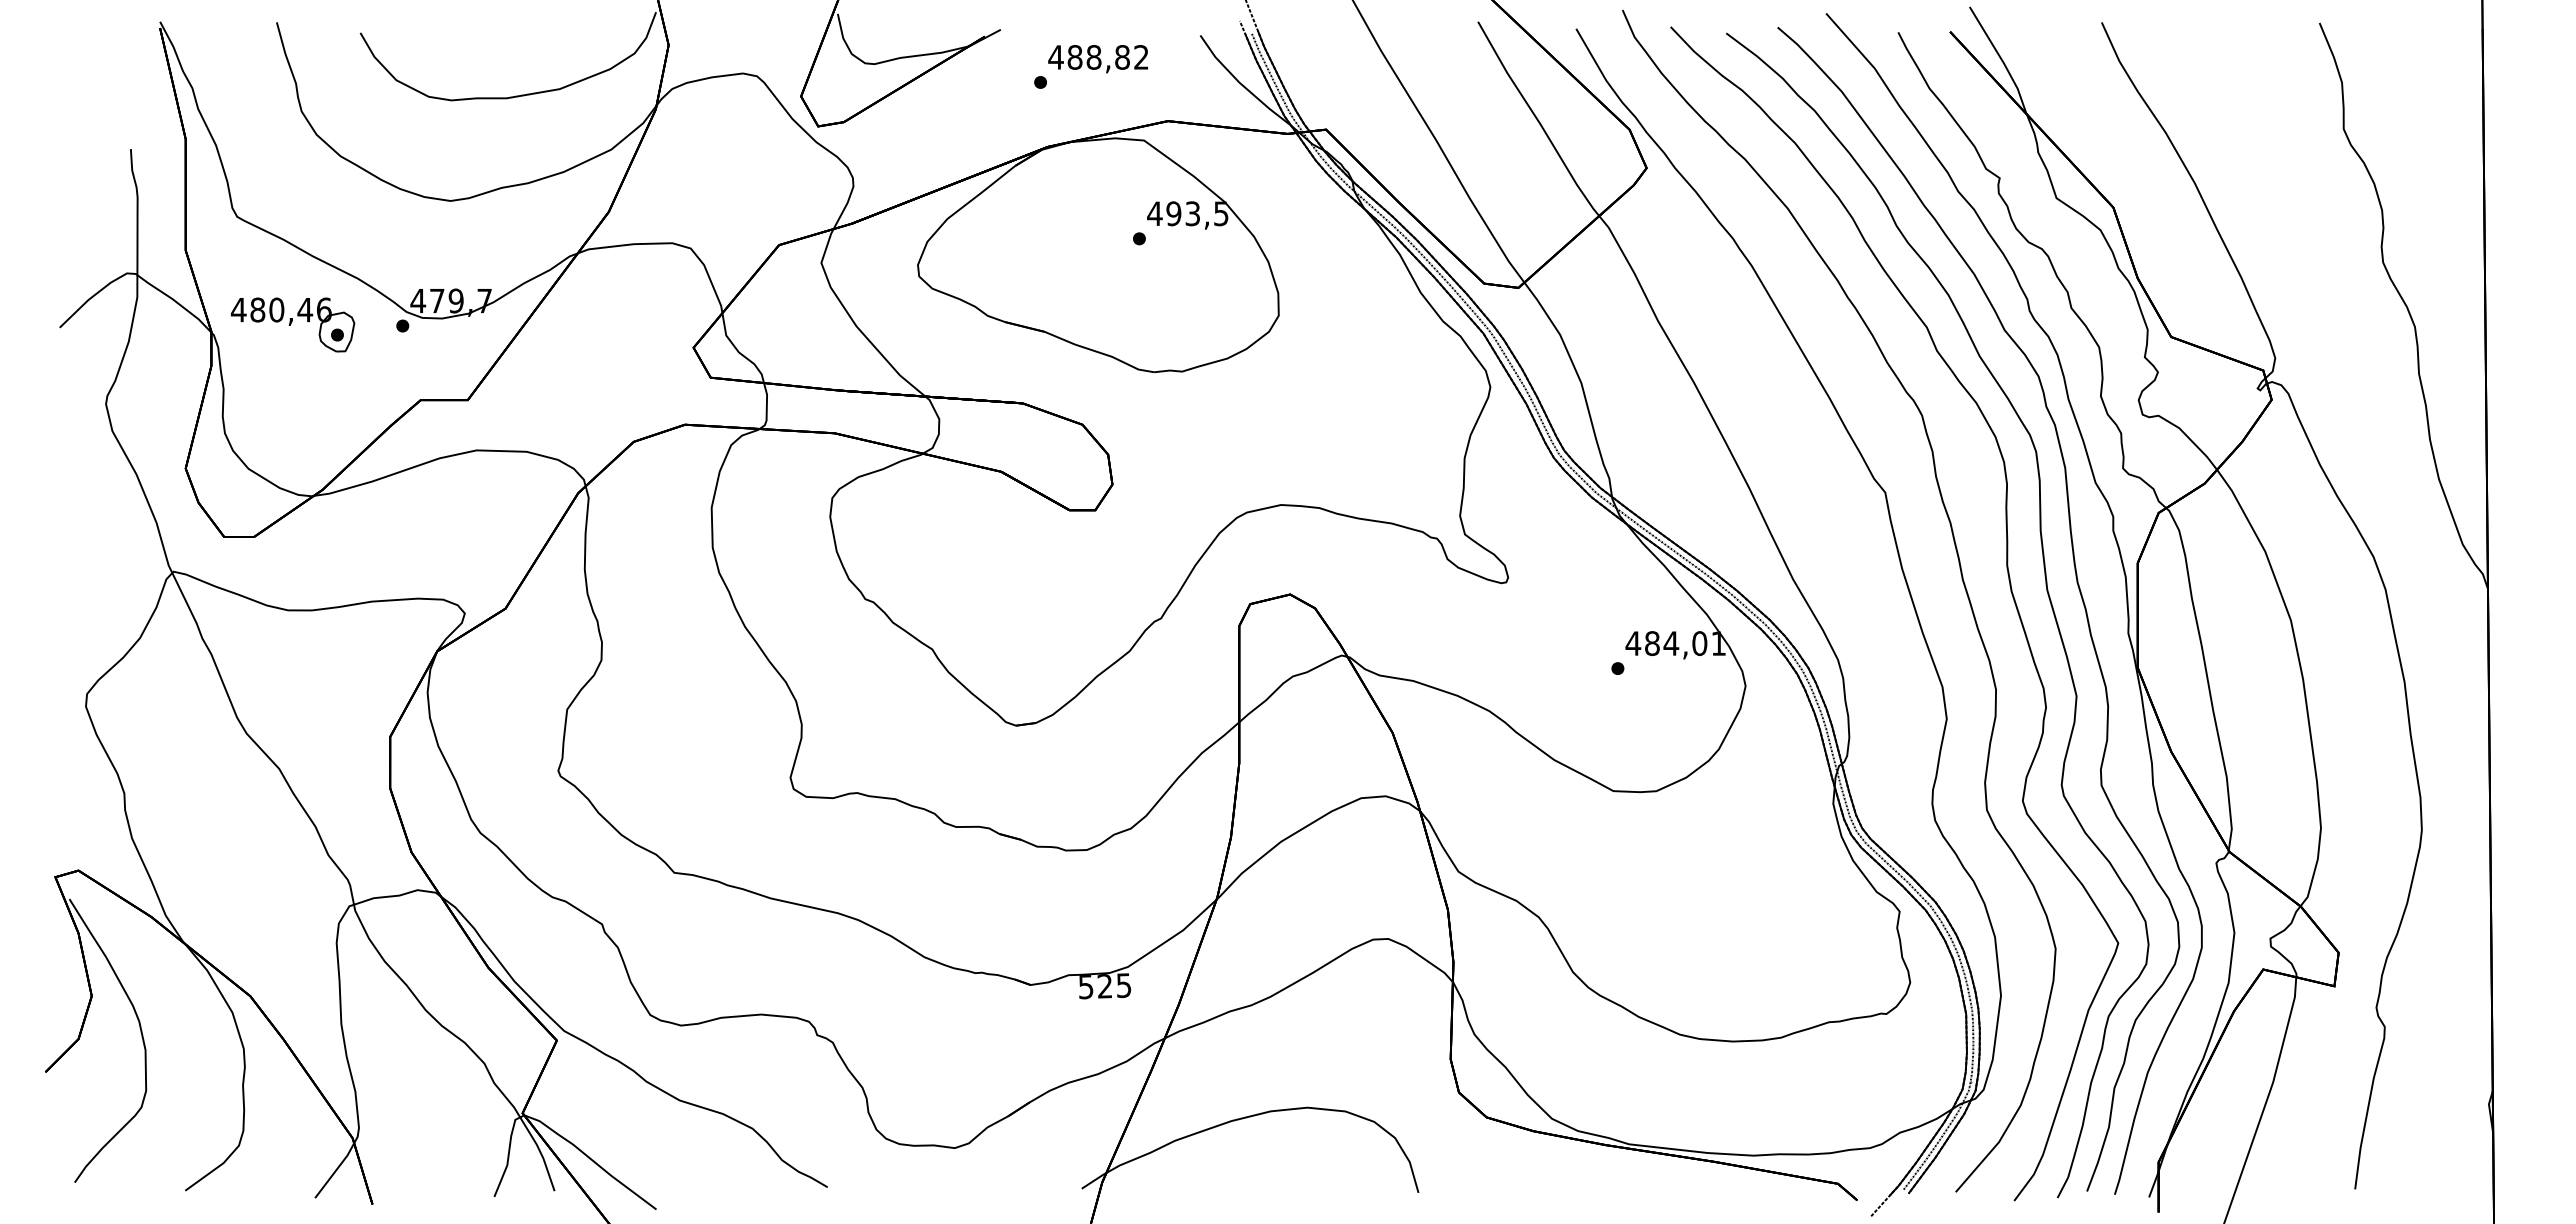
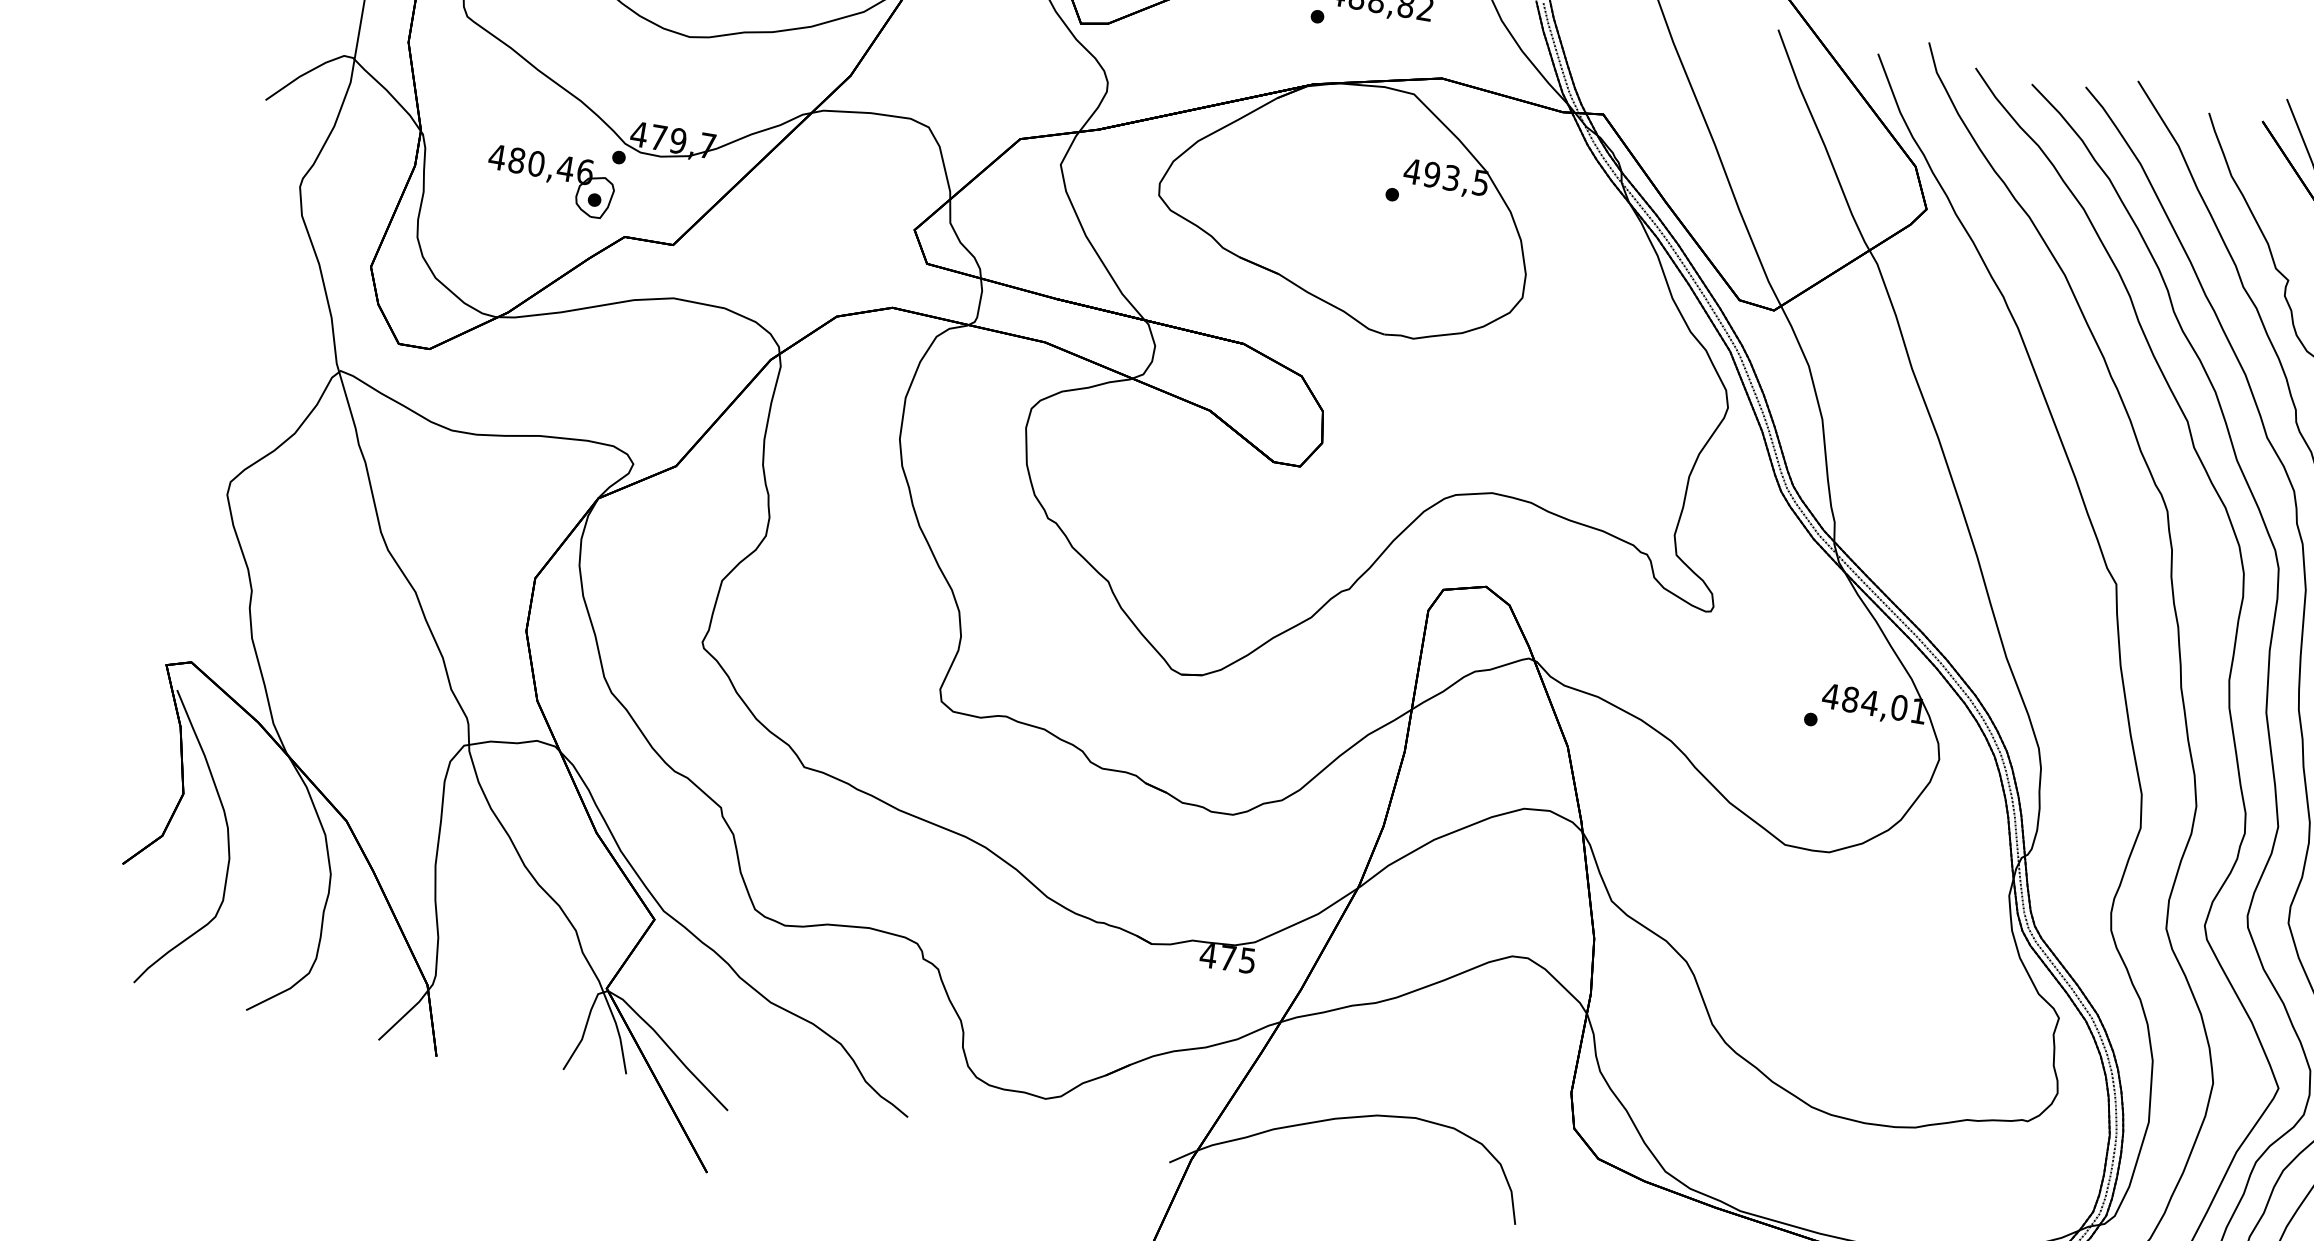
part: (293, 324) -> (551, 181), moved
text: (1094, 986) -> (1217, 956), 525 -> 475

